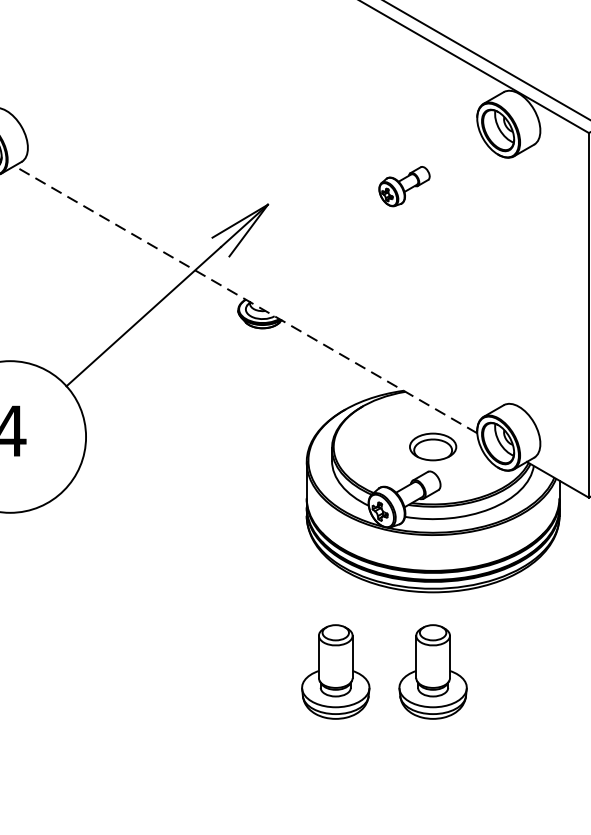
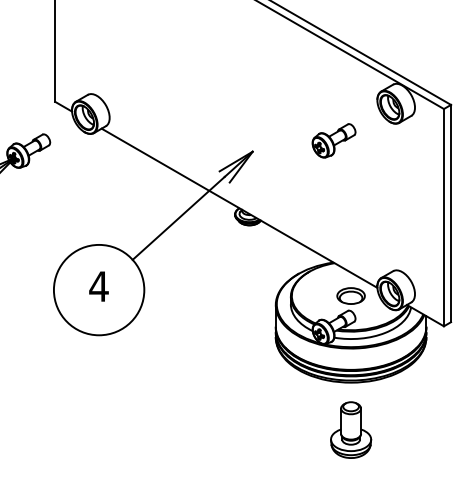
part: (403, 185) -> (333, 140), size x1.43
line: (245, 300) -> (239, 208), dashed -> solid
part: (336, 670) -> (293, 429), removed

